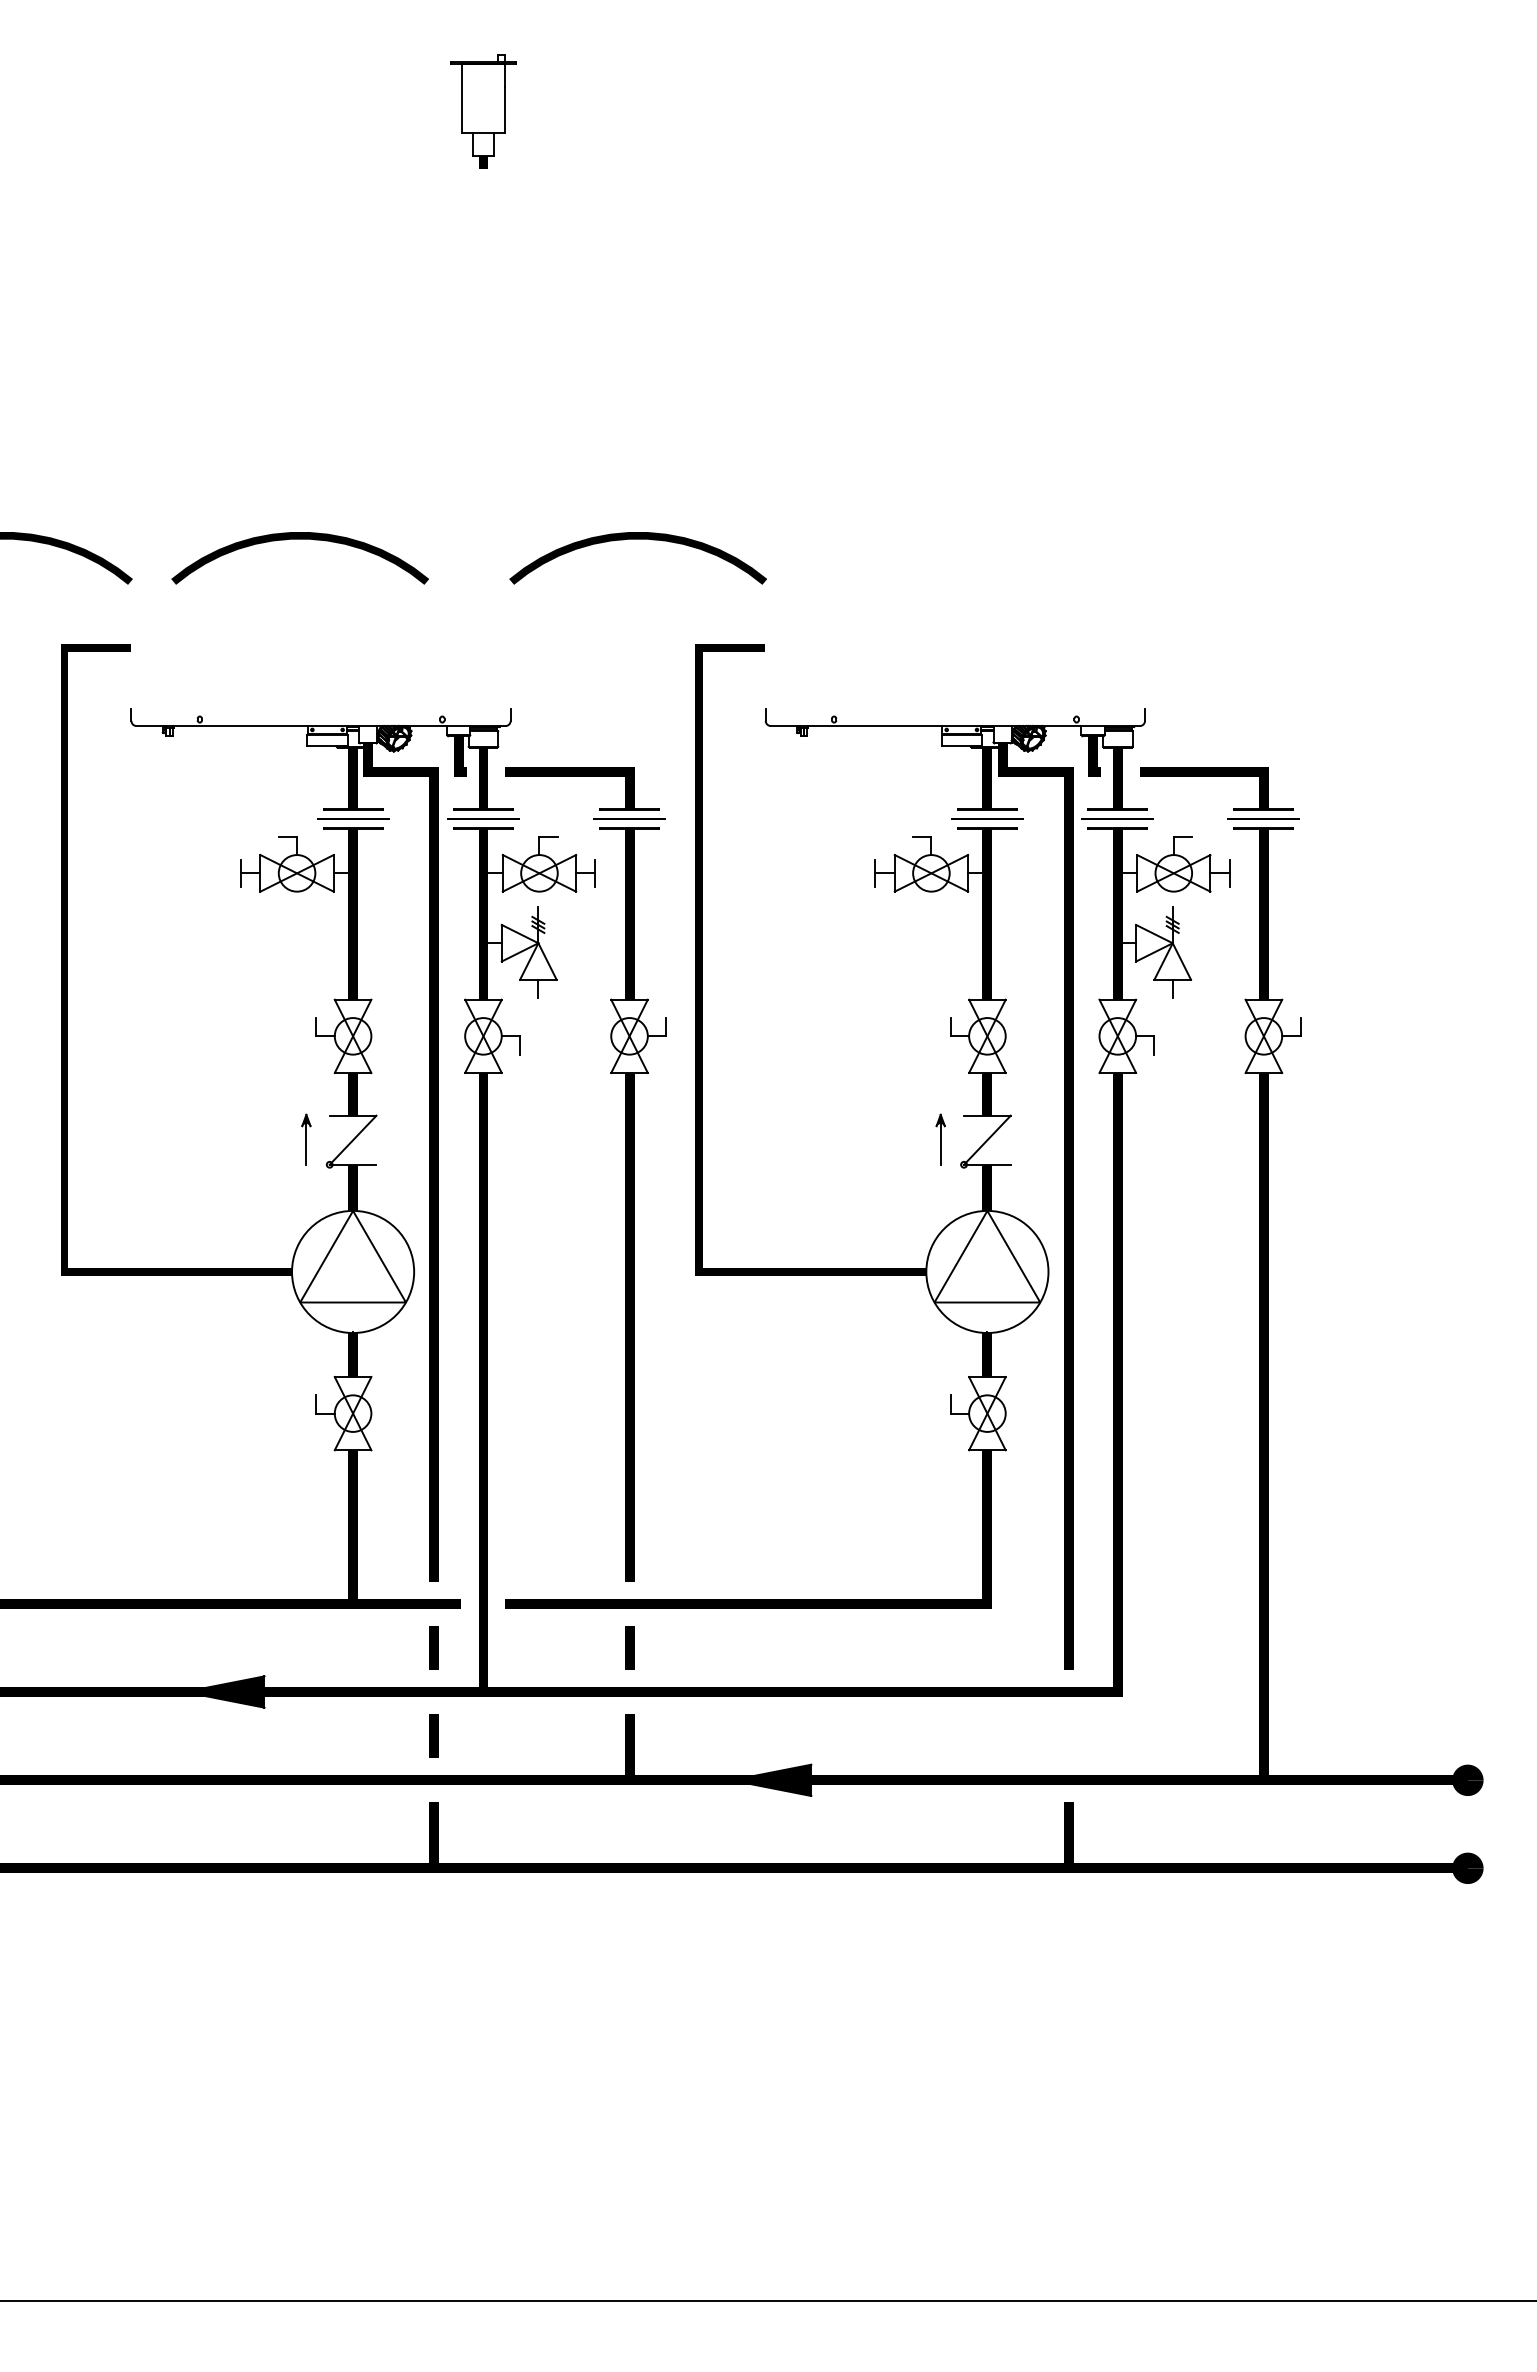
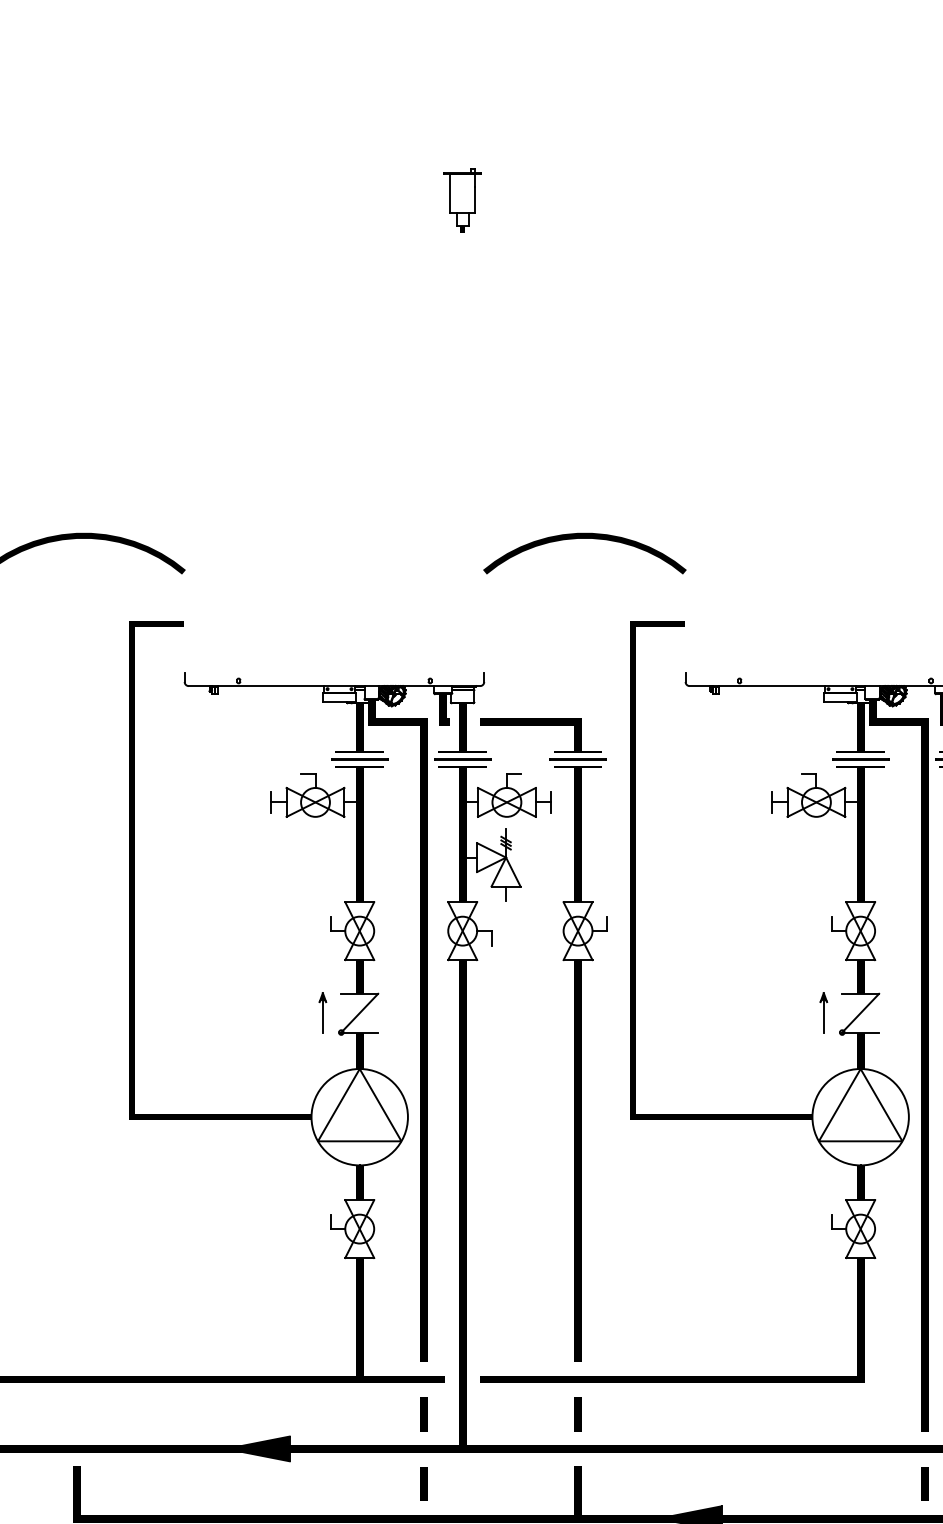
part: (483, 111) -> (462, 200), size x0.71
curve: (299, 539) -> (317, 538), removed
line: (1068, 1735) -> (924, 1483), added

